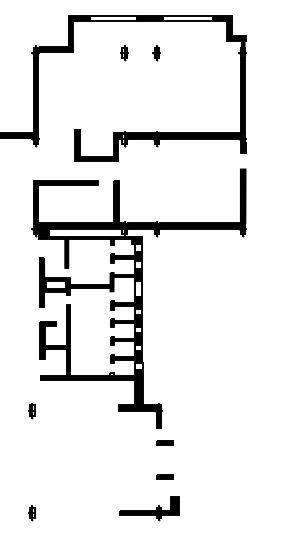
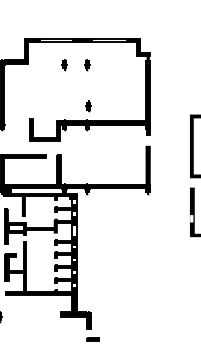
part: (158, 112) -> (88, 106), added

